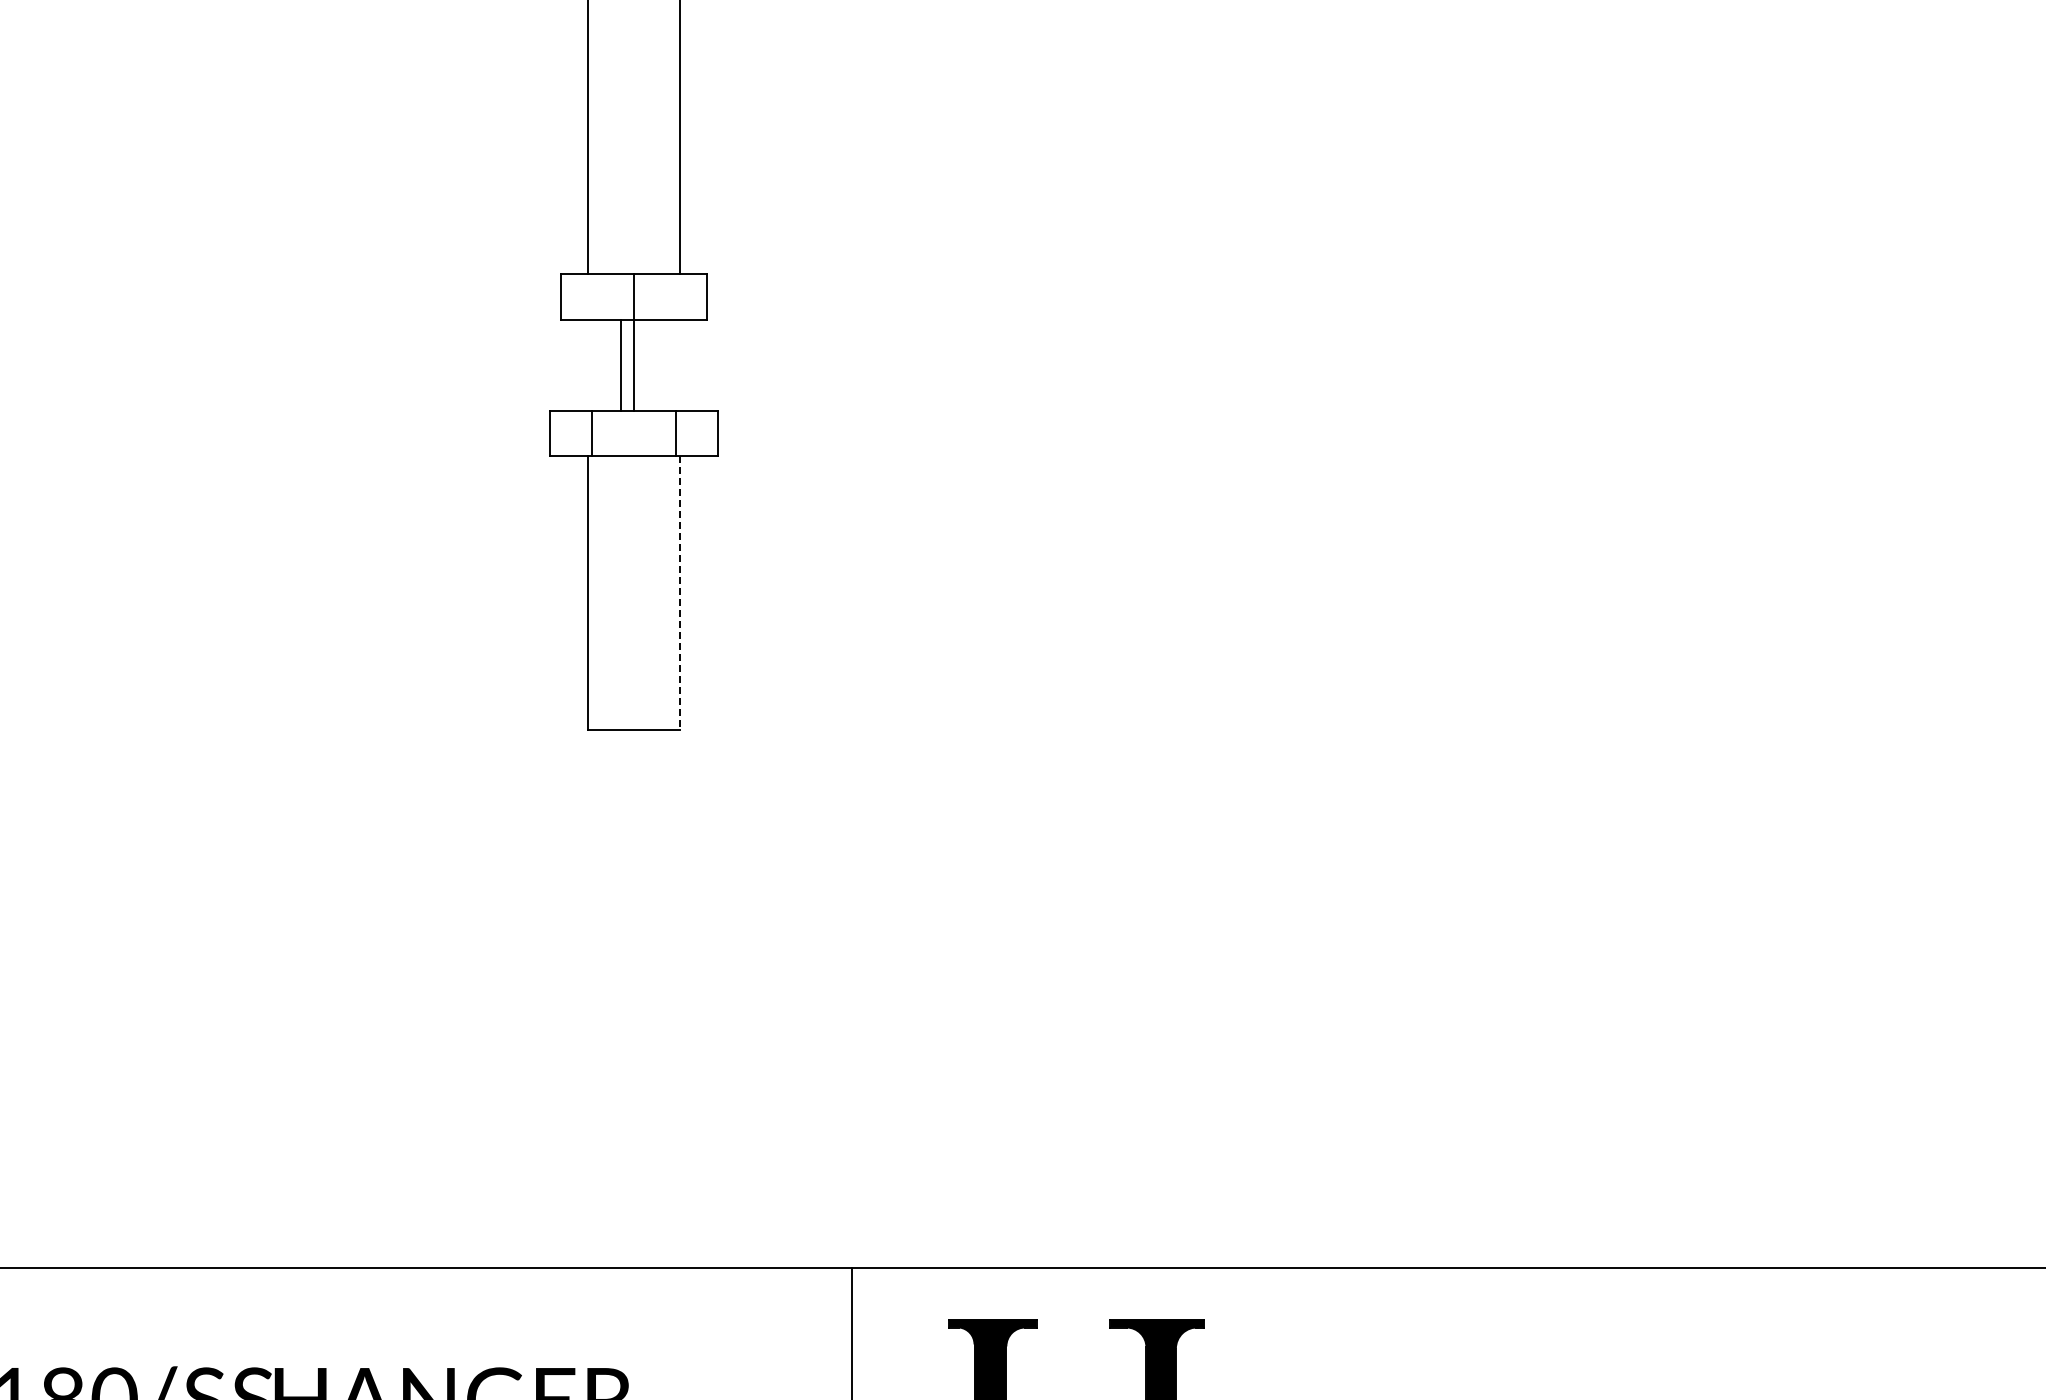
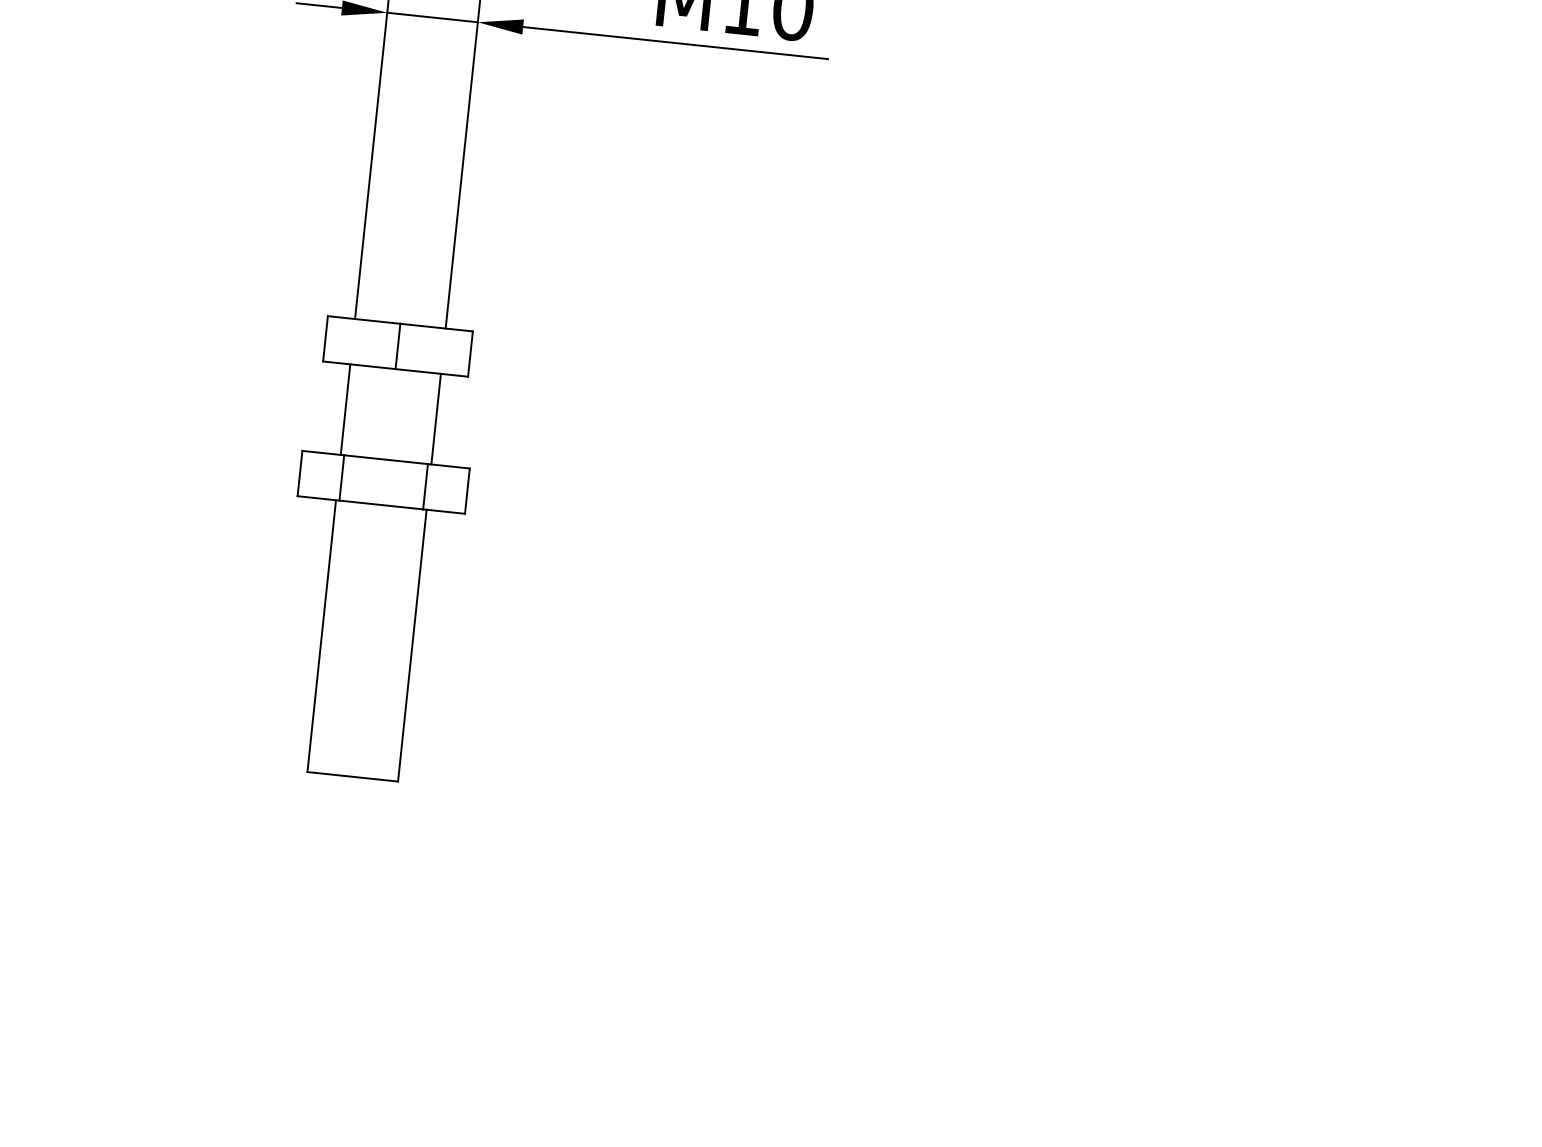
line: (620, 364) -> (436, 418), moved
line: (634, 364) -> (345, 408), moved
line: (679, 592) -> (412, 645), dashed -> solid

